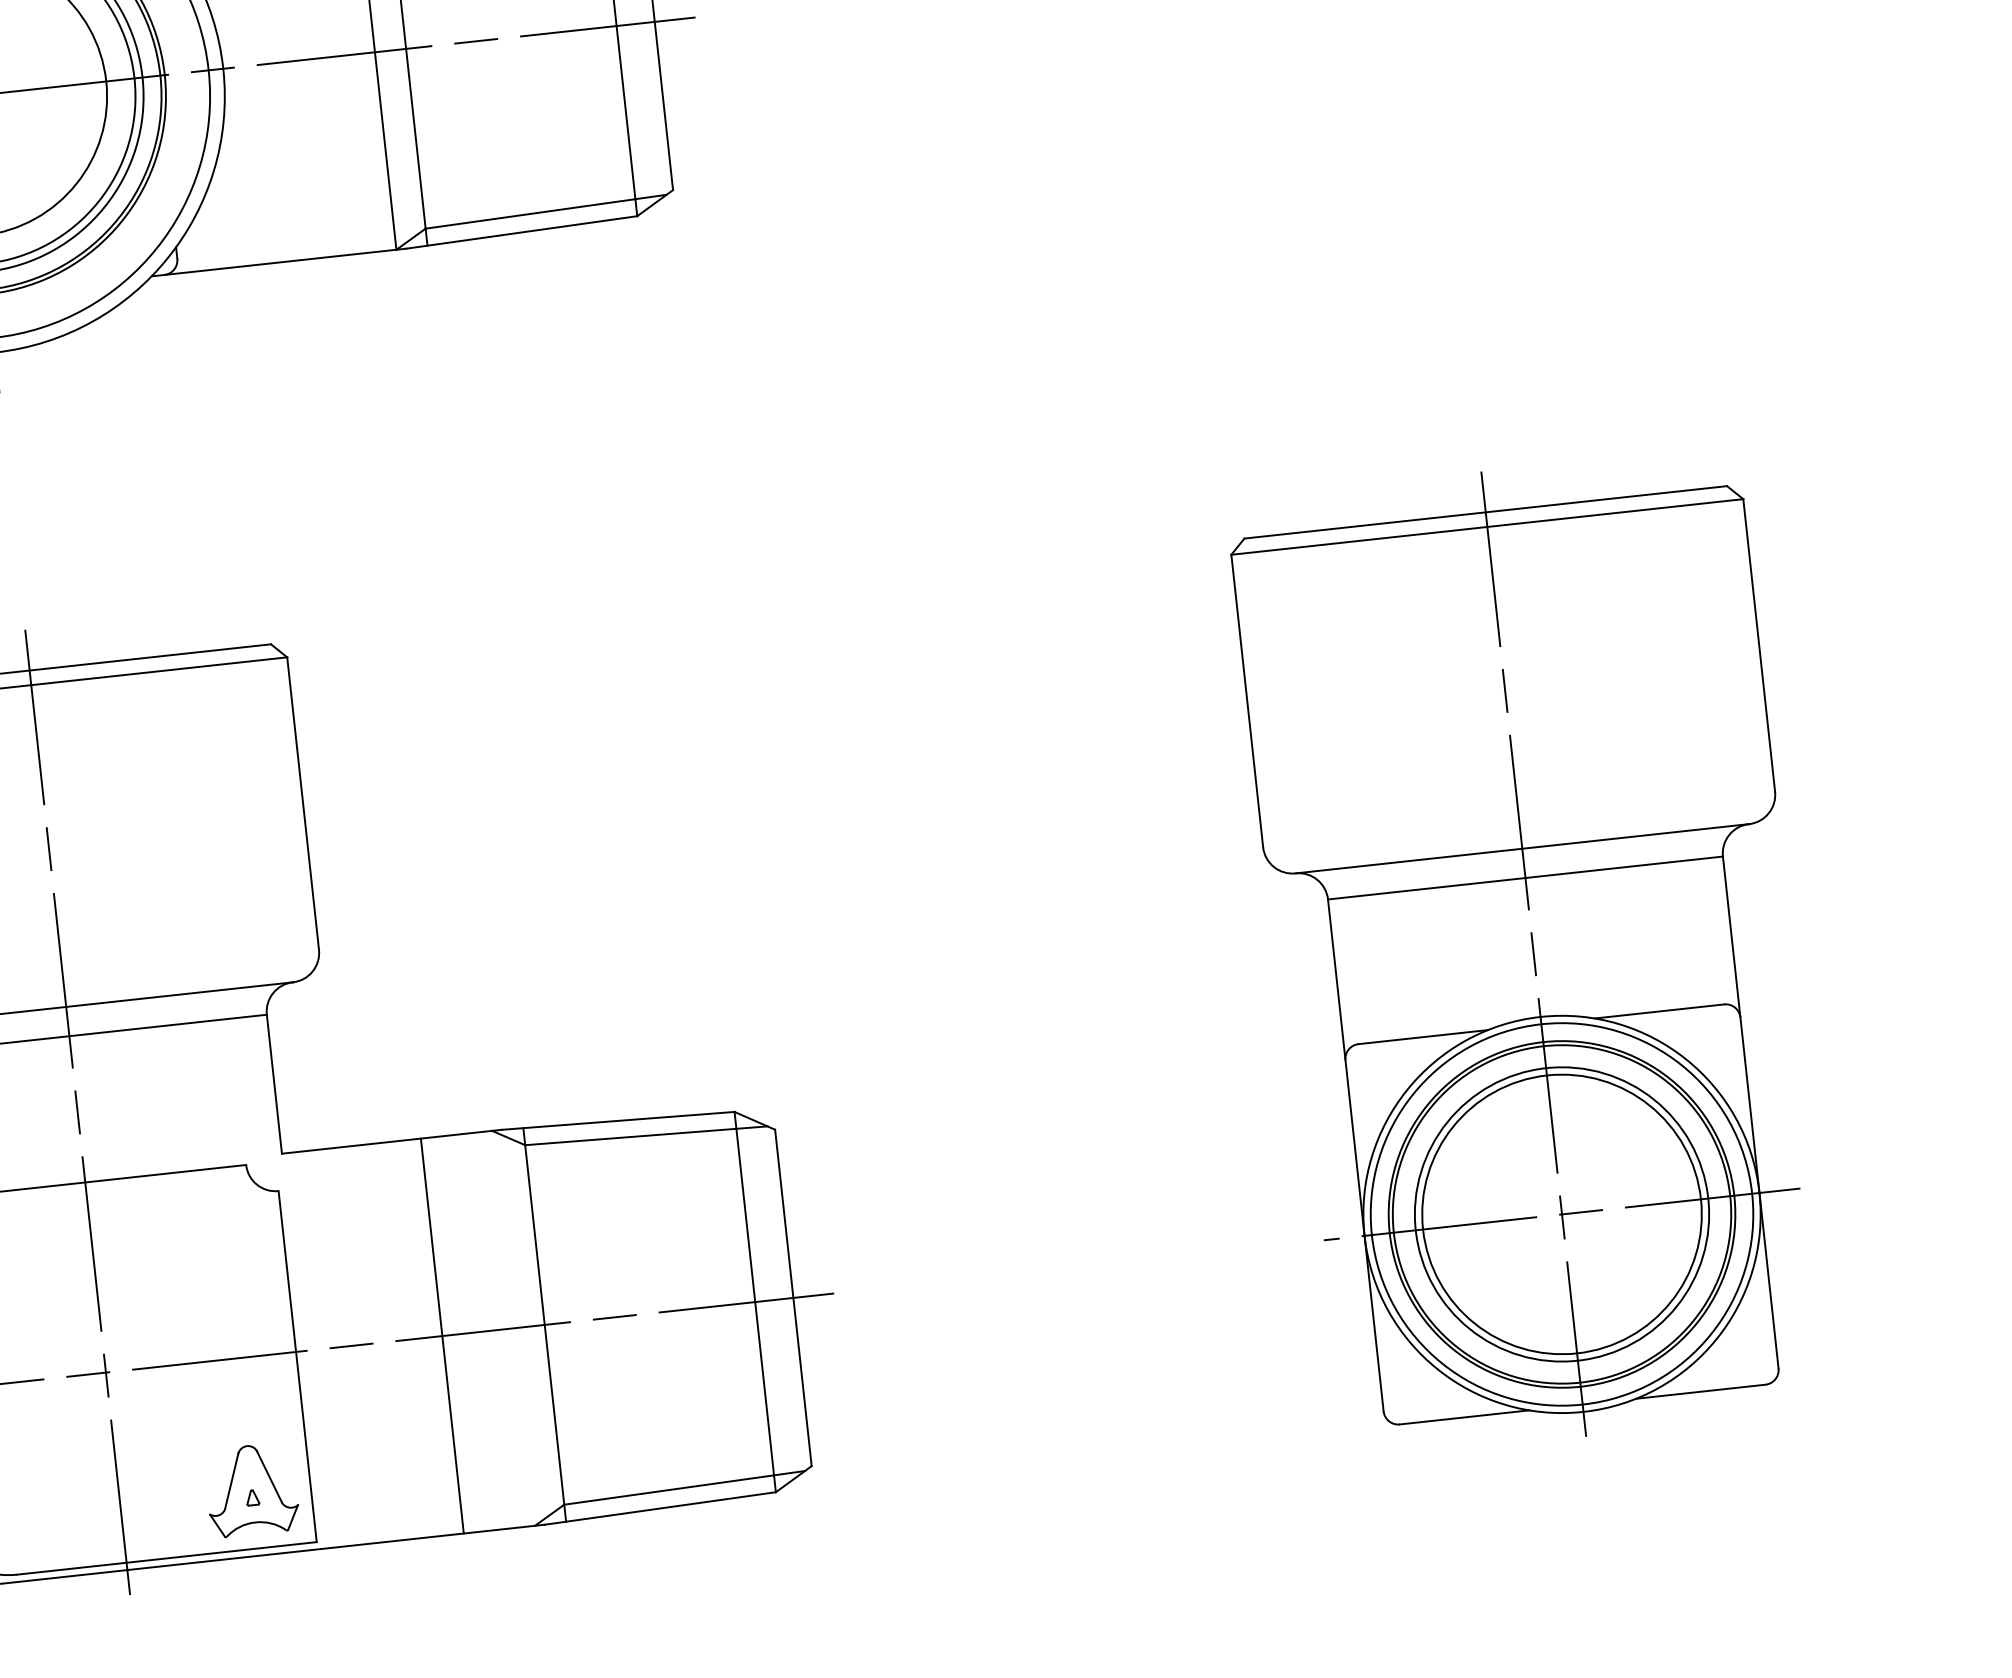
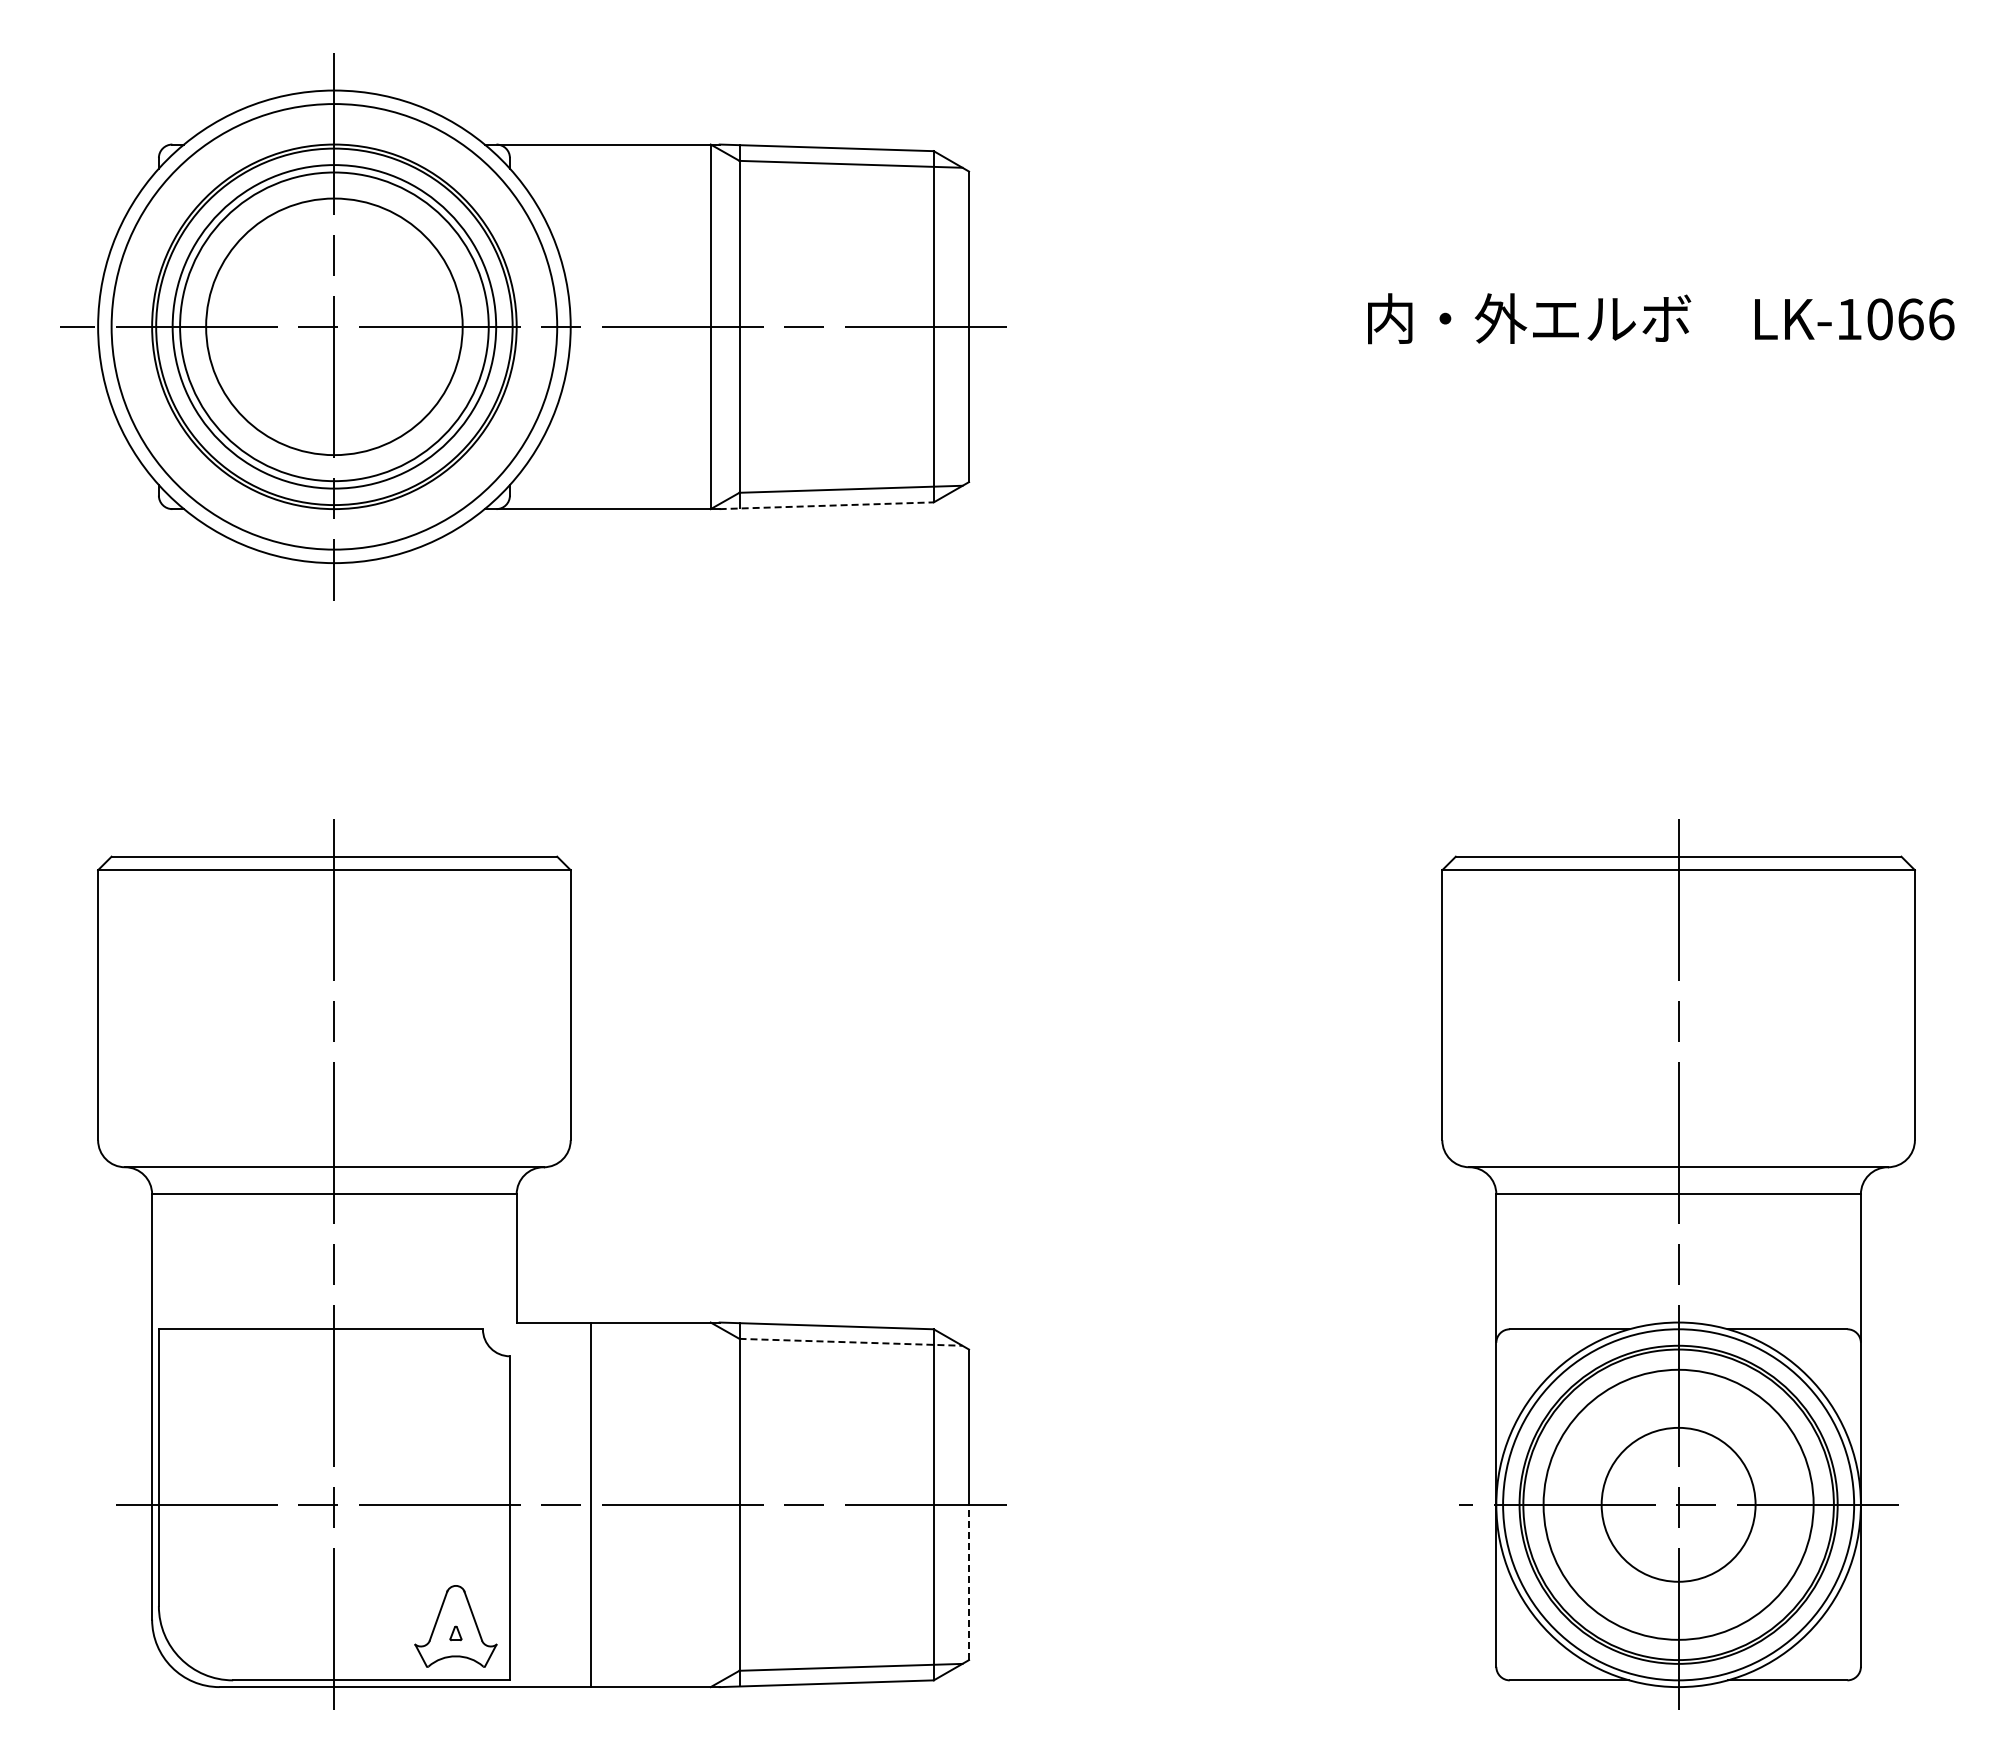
line: (522, 232) -> (827, 505), solid -> dashed
line: (646, 1135) -> (851, 1342), solid -> dashed
circle: (1561, 1214) -> (1678, 1504), size x0.6
line: (441, 1335) -> (590, 1504), moved
line: (803, 1382) -> (969, 1582), solid -> dashed

